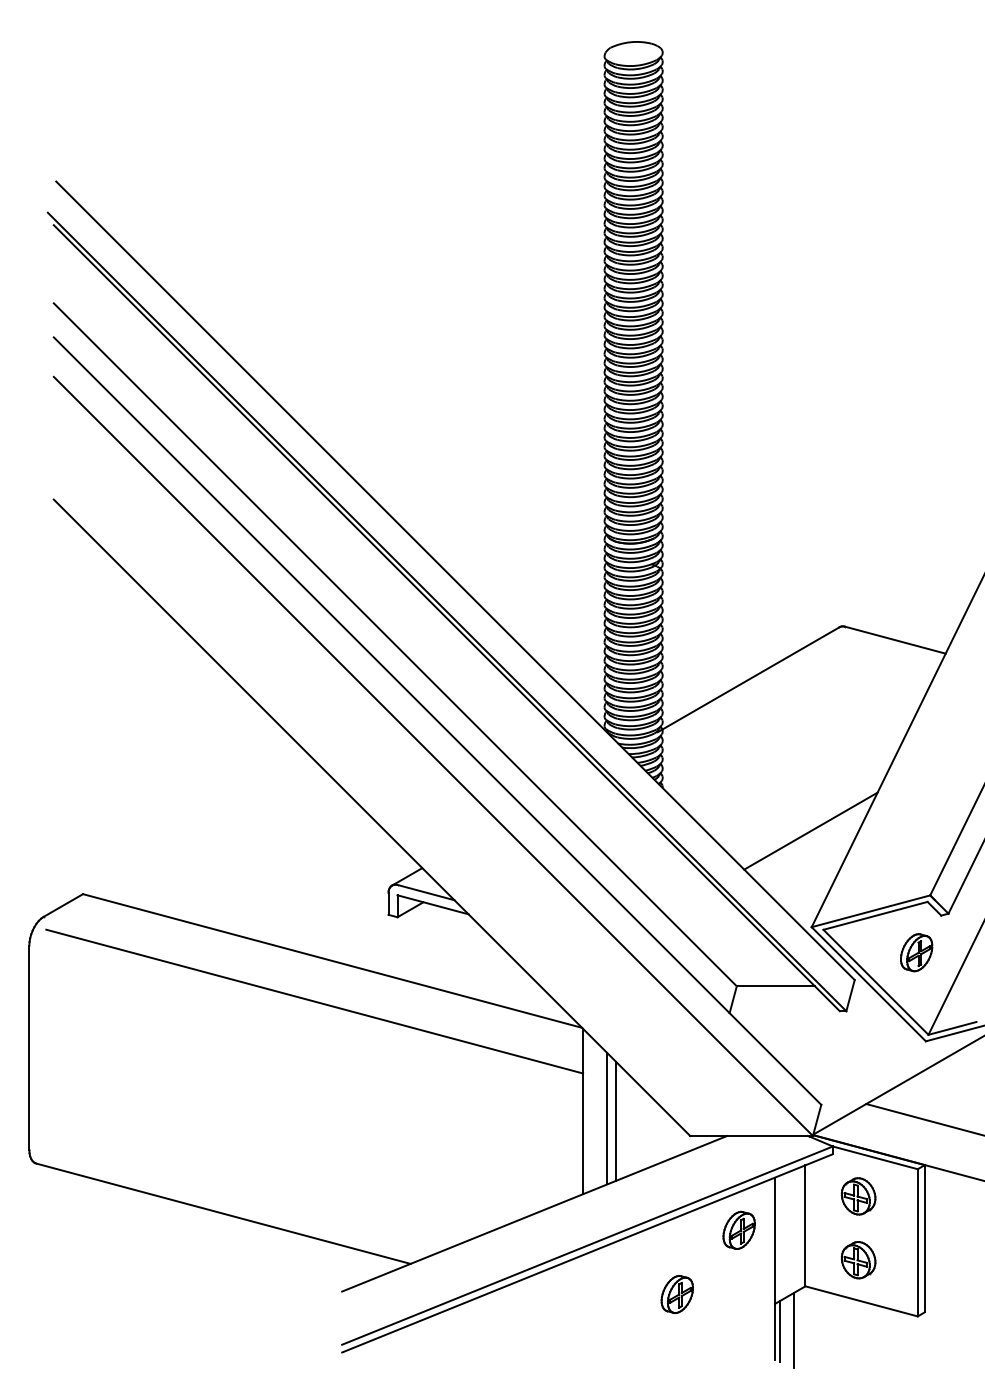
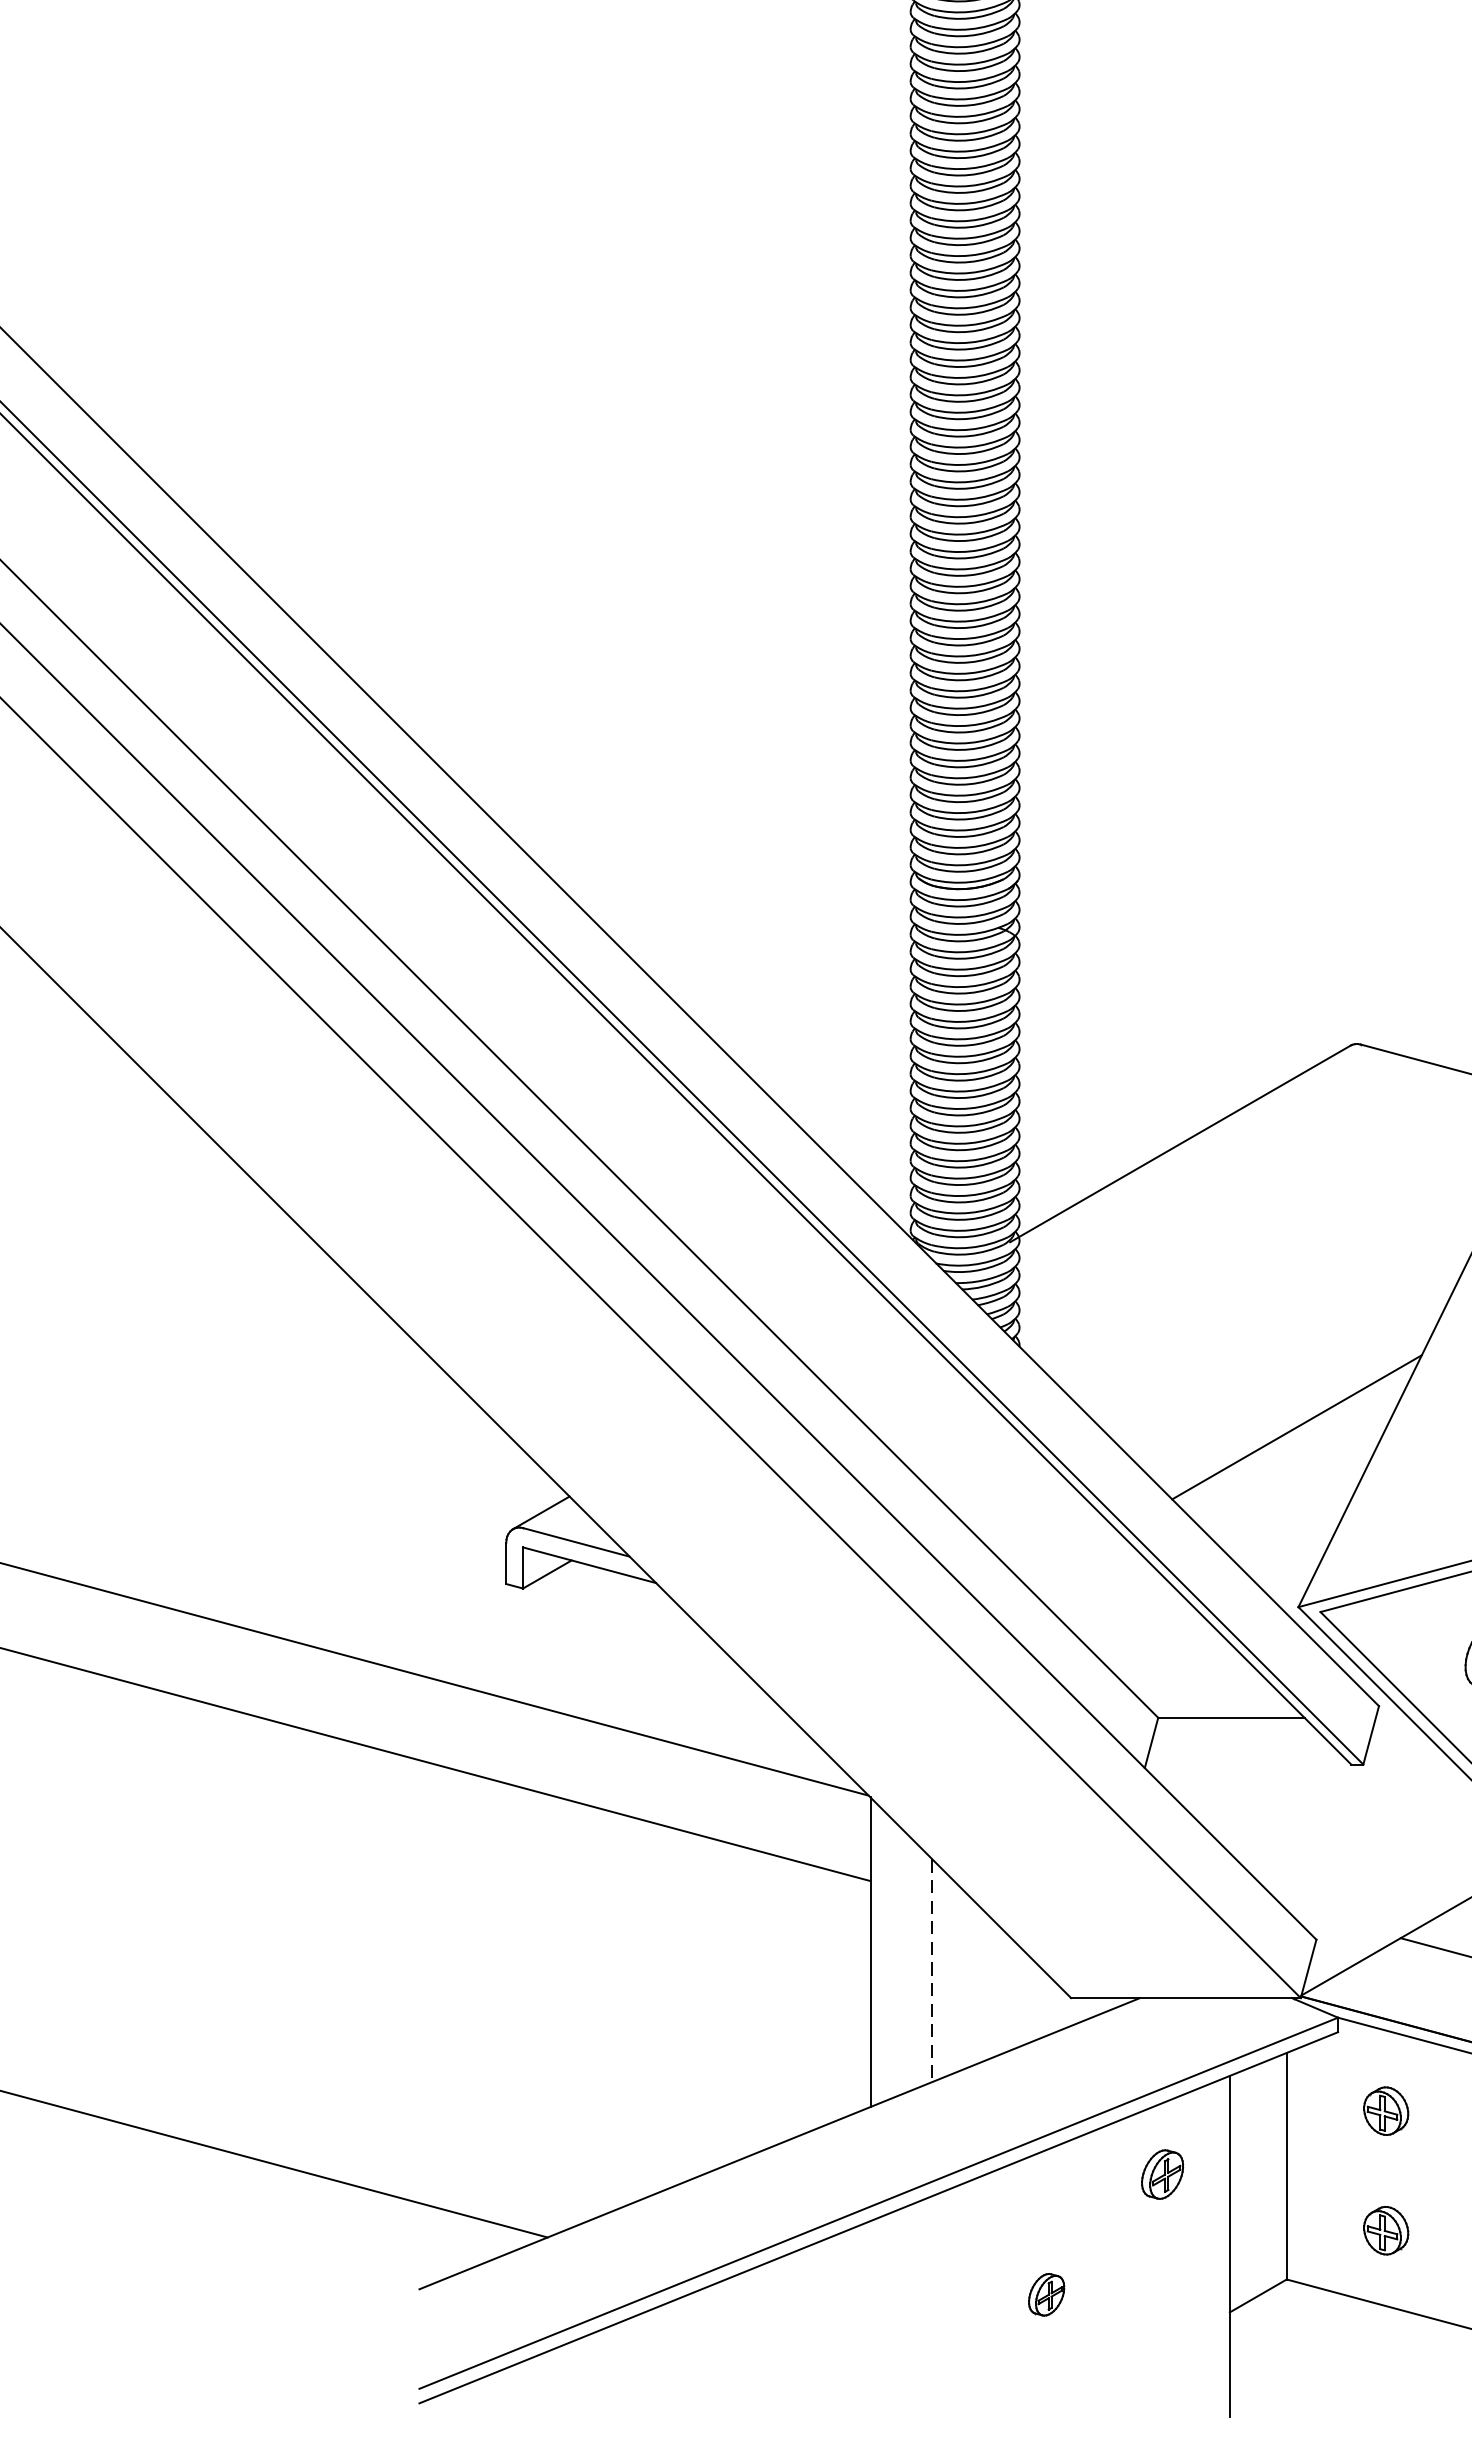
line: (607, 1118) -> (916, 1965), removed
line: (616, 1121) -> (933, 1970), solid -> dashed
part: (858, 1196) -> (1386, 2111), size x0.7
part: (738, 1229) -> (1161, 2173), size x0.7
part: (858, 1260) -> (1386, 2231), size x0.7
part: (676, 1294) -> (1045, 2294), size x0.6
line: (793, 1330) -> (1264, 2362), removed
line: (779, 1331) -> (1238, 2364), removed

